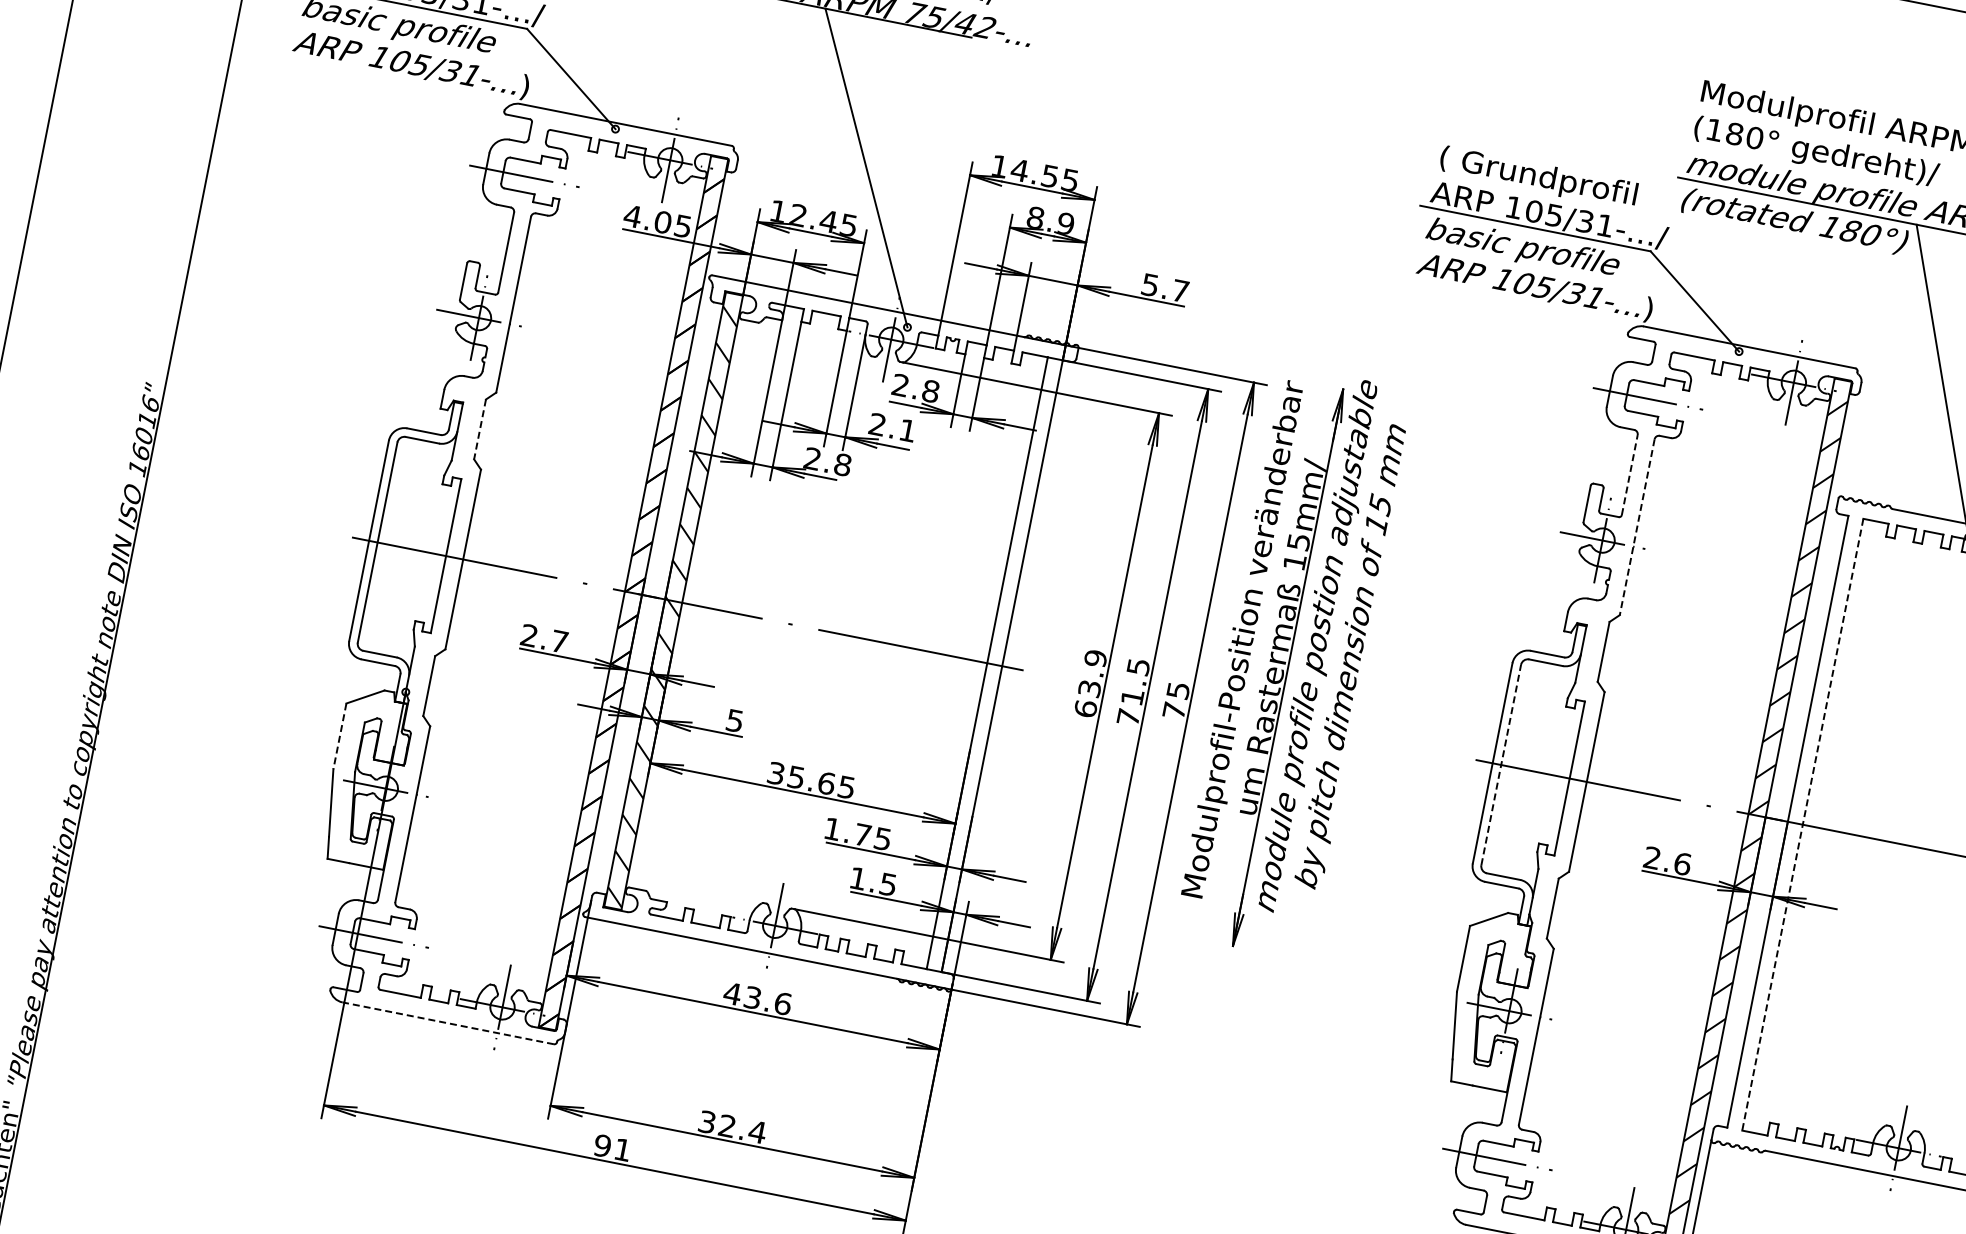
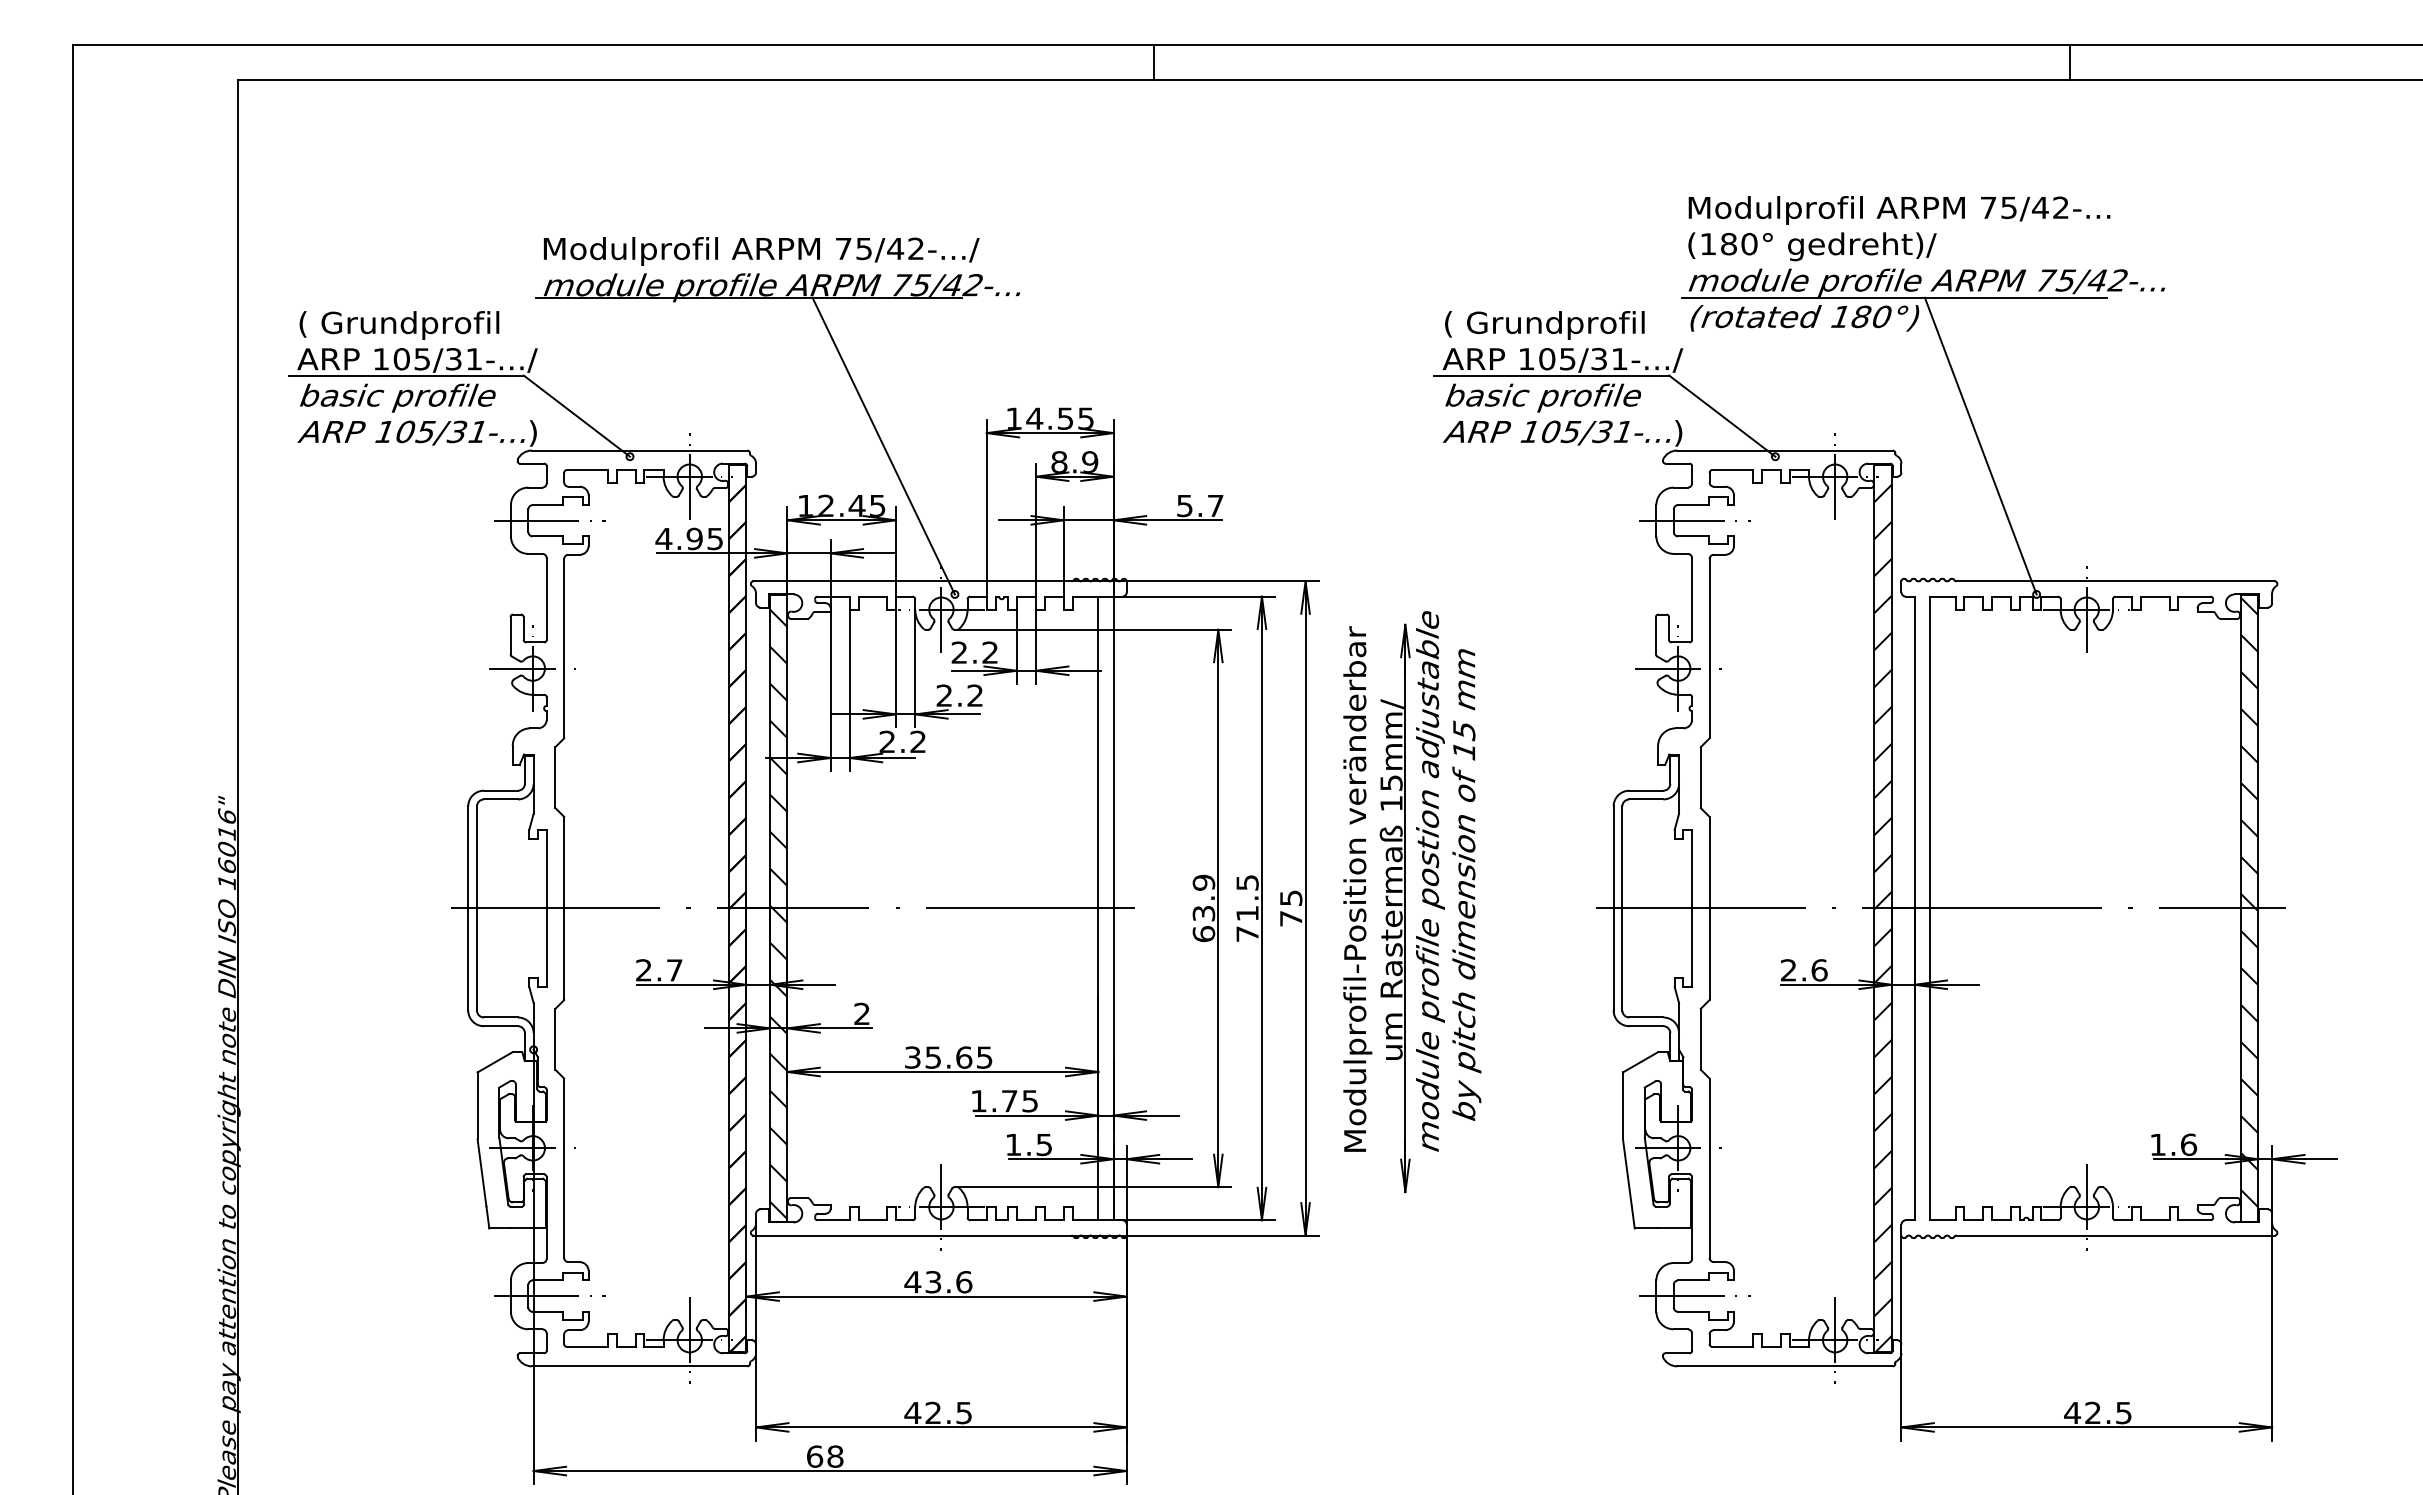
text: (662, 222) -> (694, 539), 4.05 -> 4.95
text: (931, 391) -> (990, 652), 2.8 -> 2.2
line: (480, 429) -> (555, 777), dashed -> solid
text: (907, 430) -> (974, 695), 2.1 -> 2.2
text: (843, 464) -> (918, 741), 2.8 -> 2.2
line: (1630, 475) -> (1692, 599), dashed -> solid
line: (1637, 526) -> (1709, 648), dashed -> solid
part: (1289, 661) -> (1405, 902), moved
text: (734, 720) -> (861, 1013), 5 -> 2
line: (339, 735) -> (477, 1105), dashed -> solid
line: (1501, 764) -> (1622, 907), dashed -> solid
line: (1802, 824) -> (1929, 908), dashed -> solid
line: (448, 1023) -> (639, 1366), dashed -> solid
text: (732, 1126) -> (938, 1412), 32.4 -> 42.5
text: (612, 1147) -> (824, 1456), 91 -> 68

